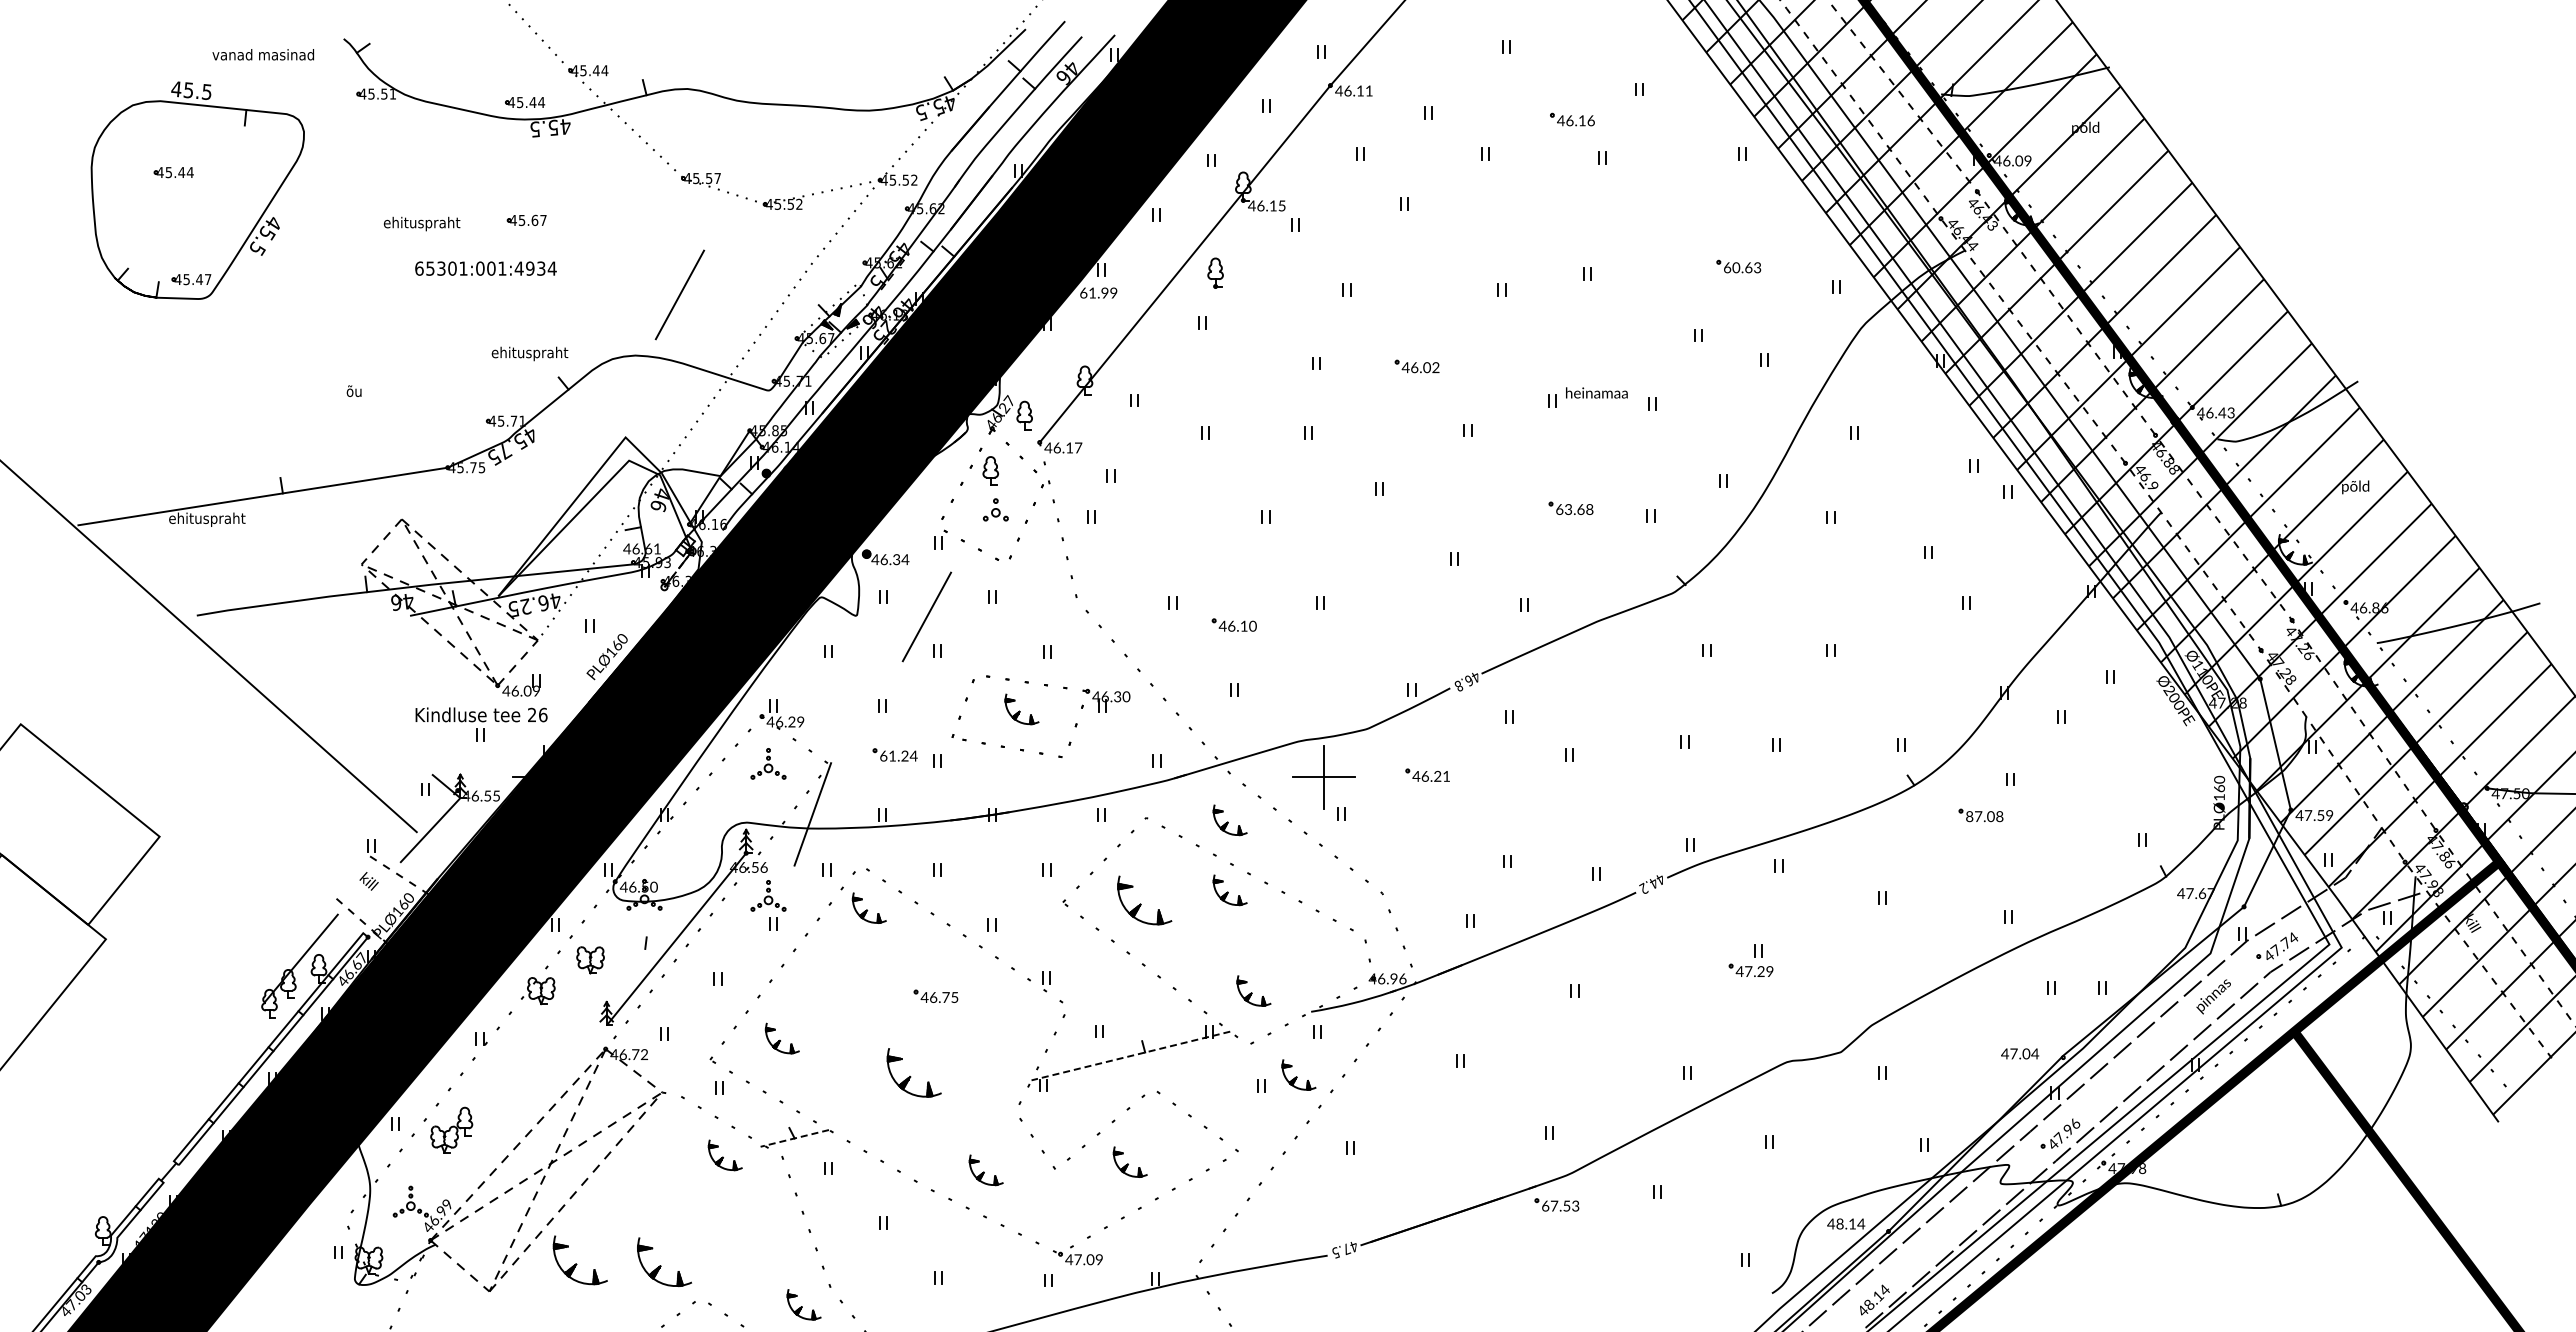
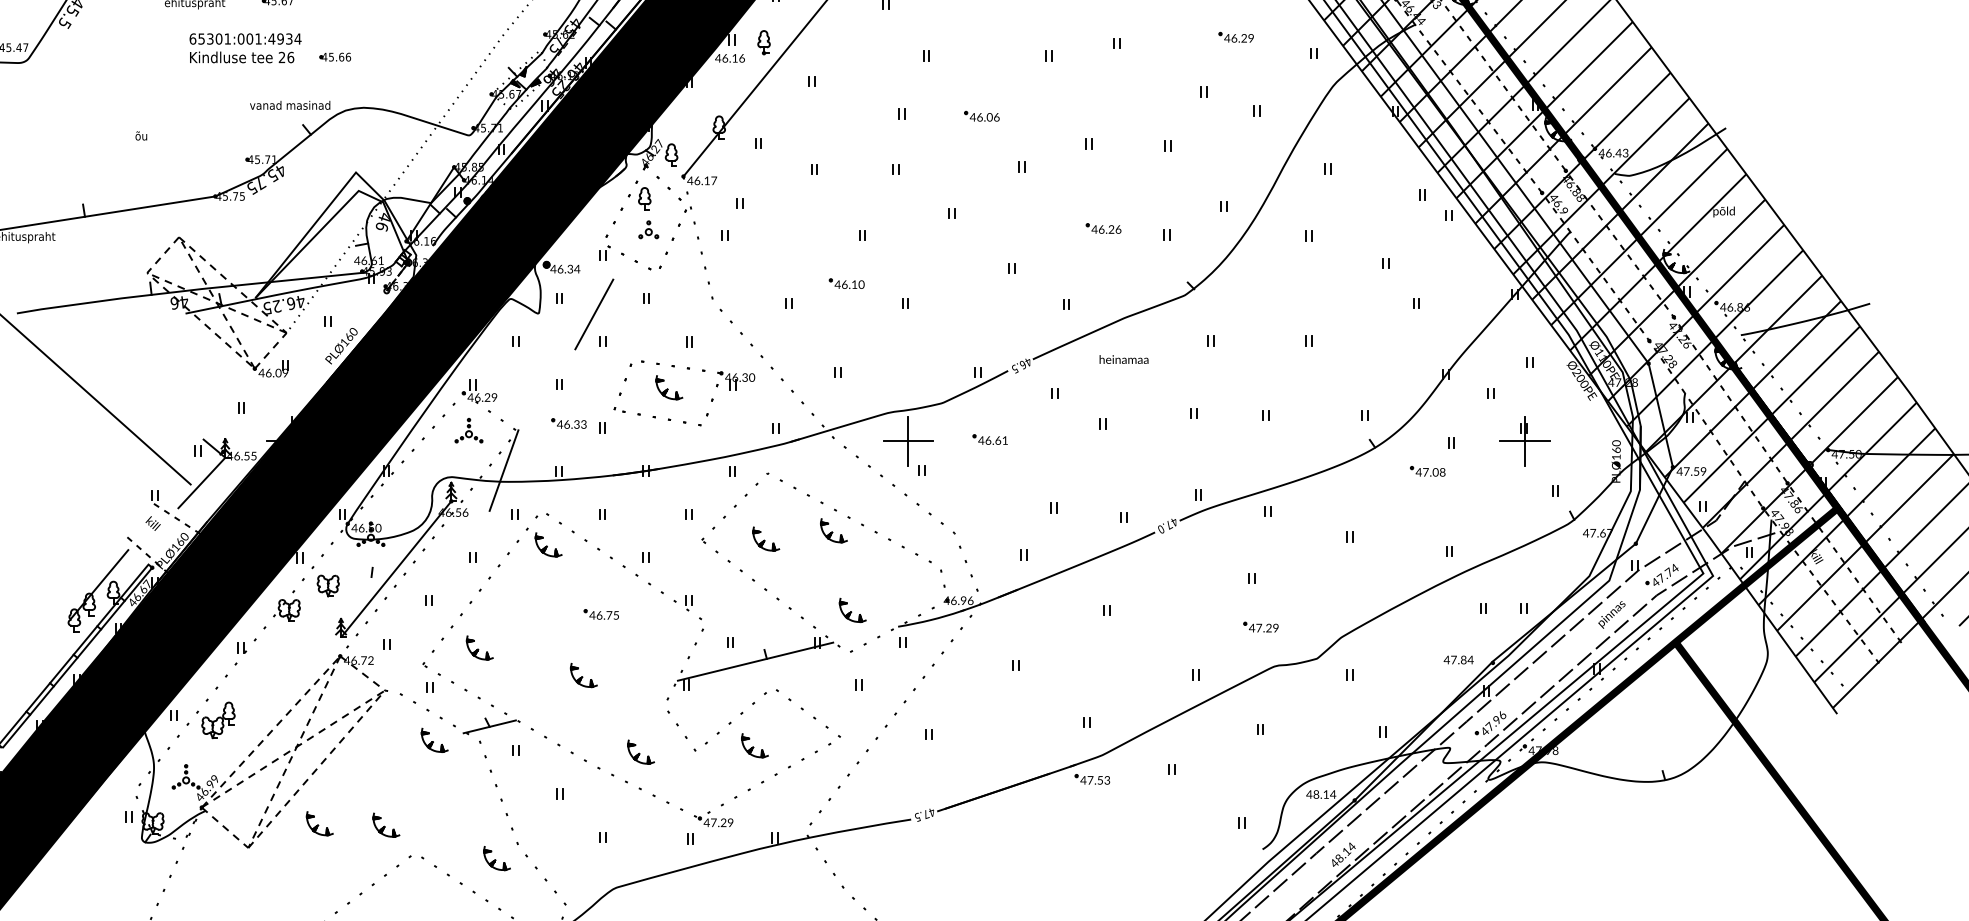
text: (1742, 267) -> (1239, 38), 60.63 -> 46.29
part: (1215, 272) -> (763, 42), moved
part: (599, 291) -> (335, 57), added
text: (1098, 292) -> (729, 57), 61.99 -> 46.16
line: (679, 294) -> (398, 59), removed
text: (542, 353) -> (290, 106), ehituspraht -> vanad masinad
text: (1435, 367) -> (996, 117), 46.02 -> 46.06
text: (1596, 392) -> (1123, 359), moved
text: (1574, 509) -> (1106, 229), 63.68 -> 46.26
part: (1233, 624) -> (846, 283), moved
text: (1458, 685) -> (1014, 368), 46.8 -> 46.5
text: (481, 714) -> (242, 57), moved
text: (898, 755) -> (571, 424), 61.24 -> 46.33
text: (1437, 775) -> (998, 439), 46.21 -> 46.61
part: (2103, 777) -> (1524, 441), added
text: (1969, 816) -> (1418, 472), 87.08 -> 47.08
part: (1229, 820) -> (833, 475), removed
text: (1648, 885) -> (1164, 526), 44.2 -> 47.0
part: (768, 895) -> (468, 534), removed
part: (1144, 900) -> (766, 538), size x0.62
part: (1750, 969) -> (1260, 626), moved
text: (2026, 1053) -> (1463, 659), 47.04 -> 47.84
line: (1130, 1056) -> (755, 662), dashed -> solid
part: (913, 1073) -> (583, 675), size x0.62
part: (1298, 1074) -> (888, 676), removed
line: (794, 1138) -> (489, 726), dashed -> solid
text: (1545, 1206) -> (1083, 780), 67.53 -> 47.53
part: (579, 1260) -> (319, 823), size x0.62
text: (1090, 1261) -> (723, 824), 47.09 -> 47.29
part: (663, 1262) -> (385, 824), size x0.62

